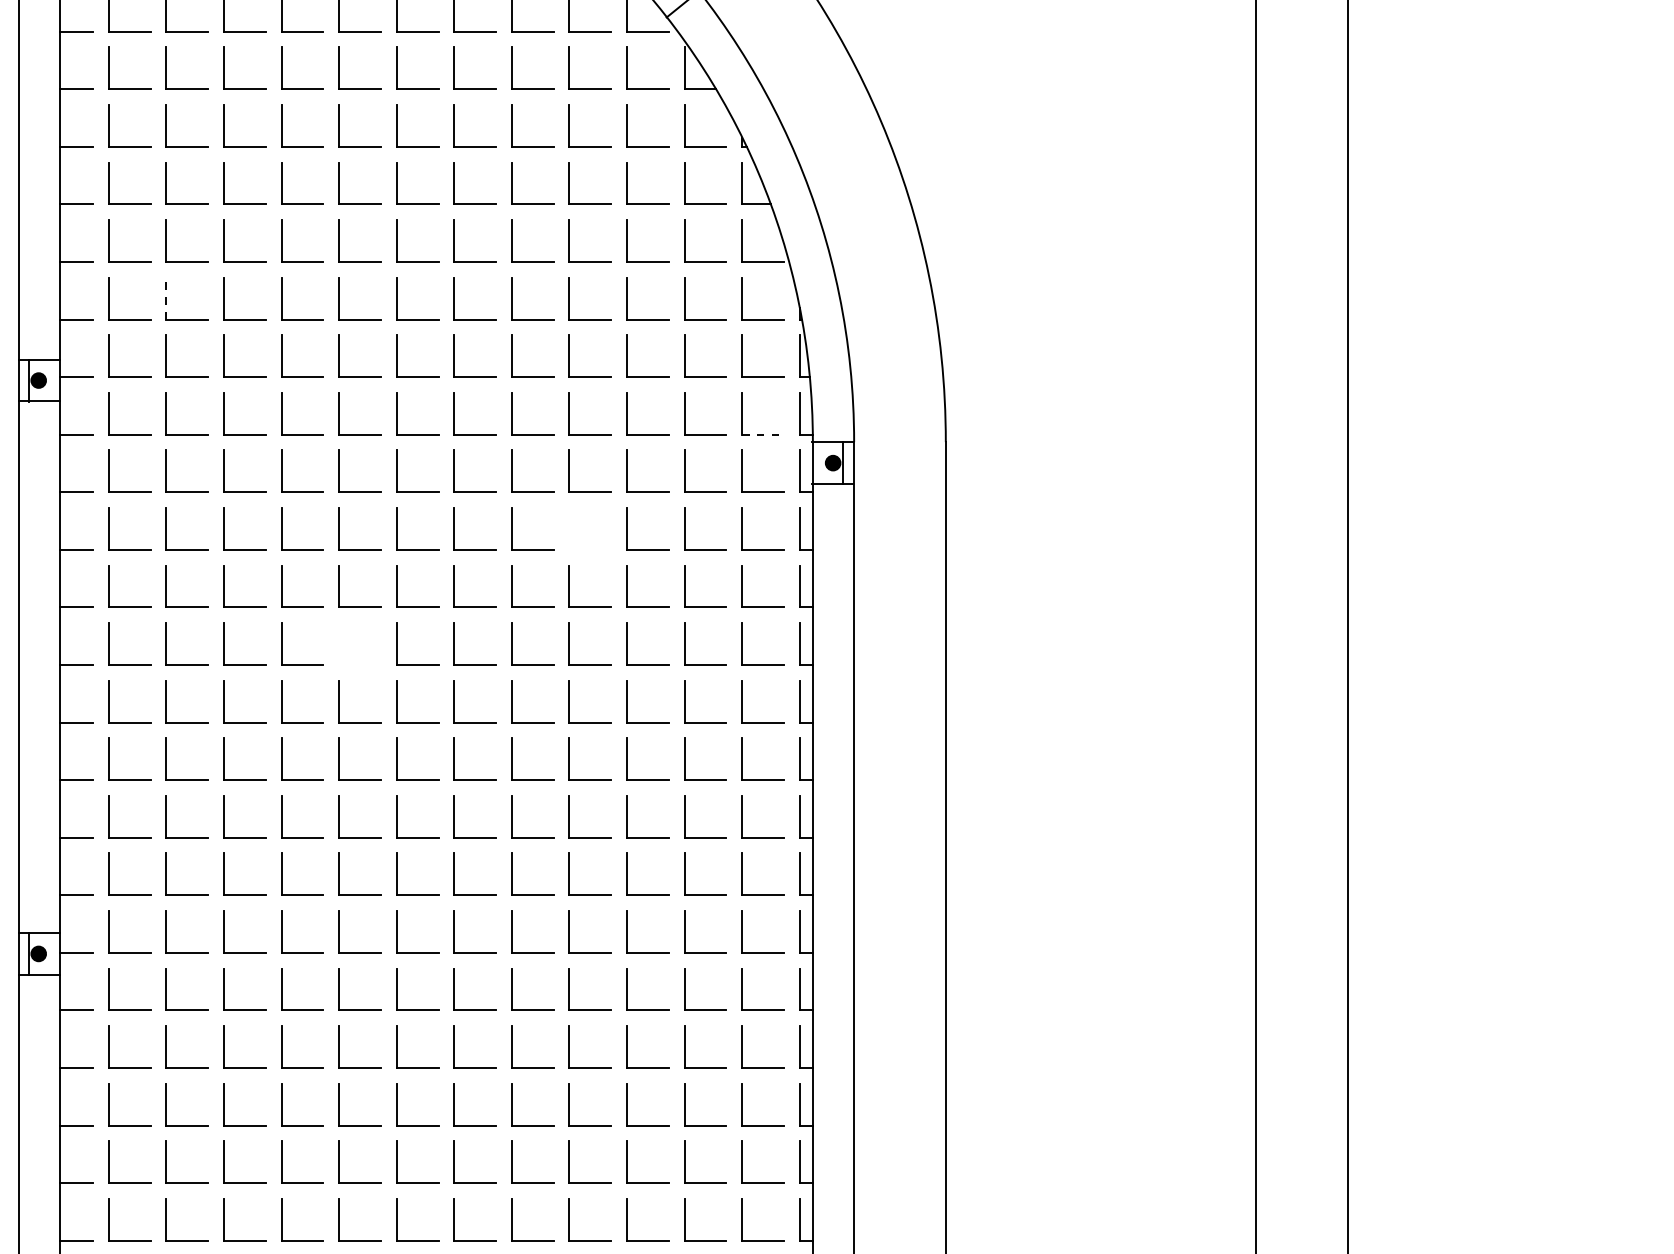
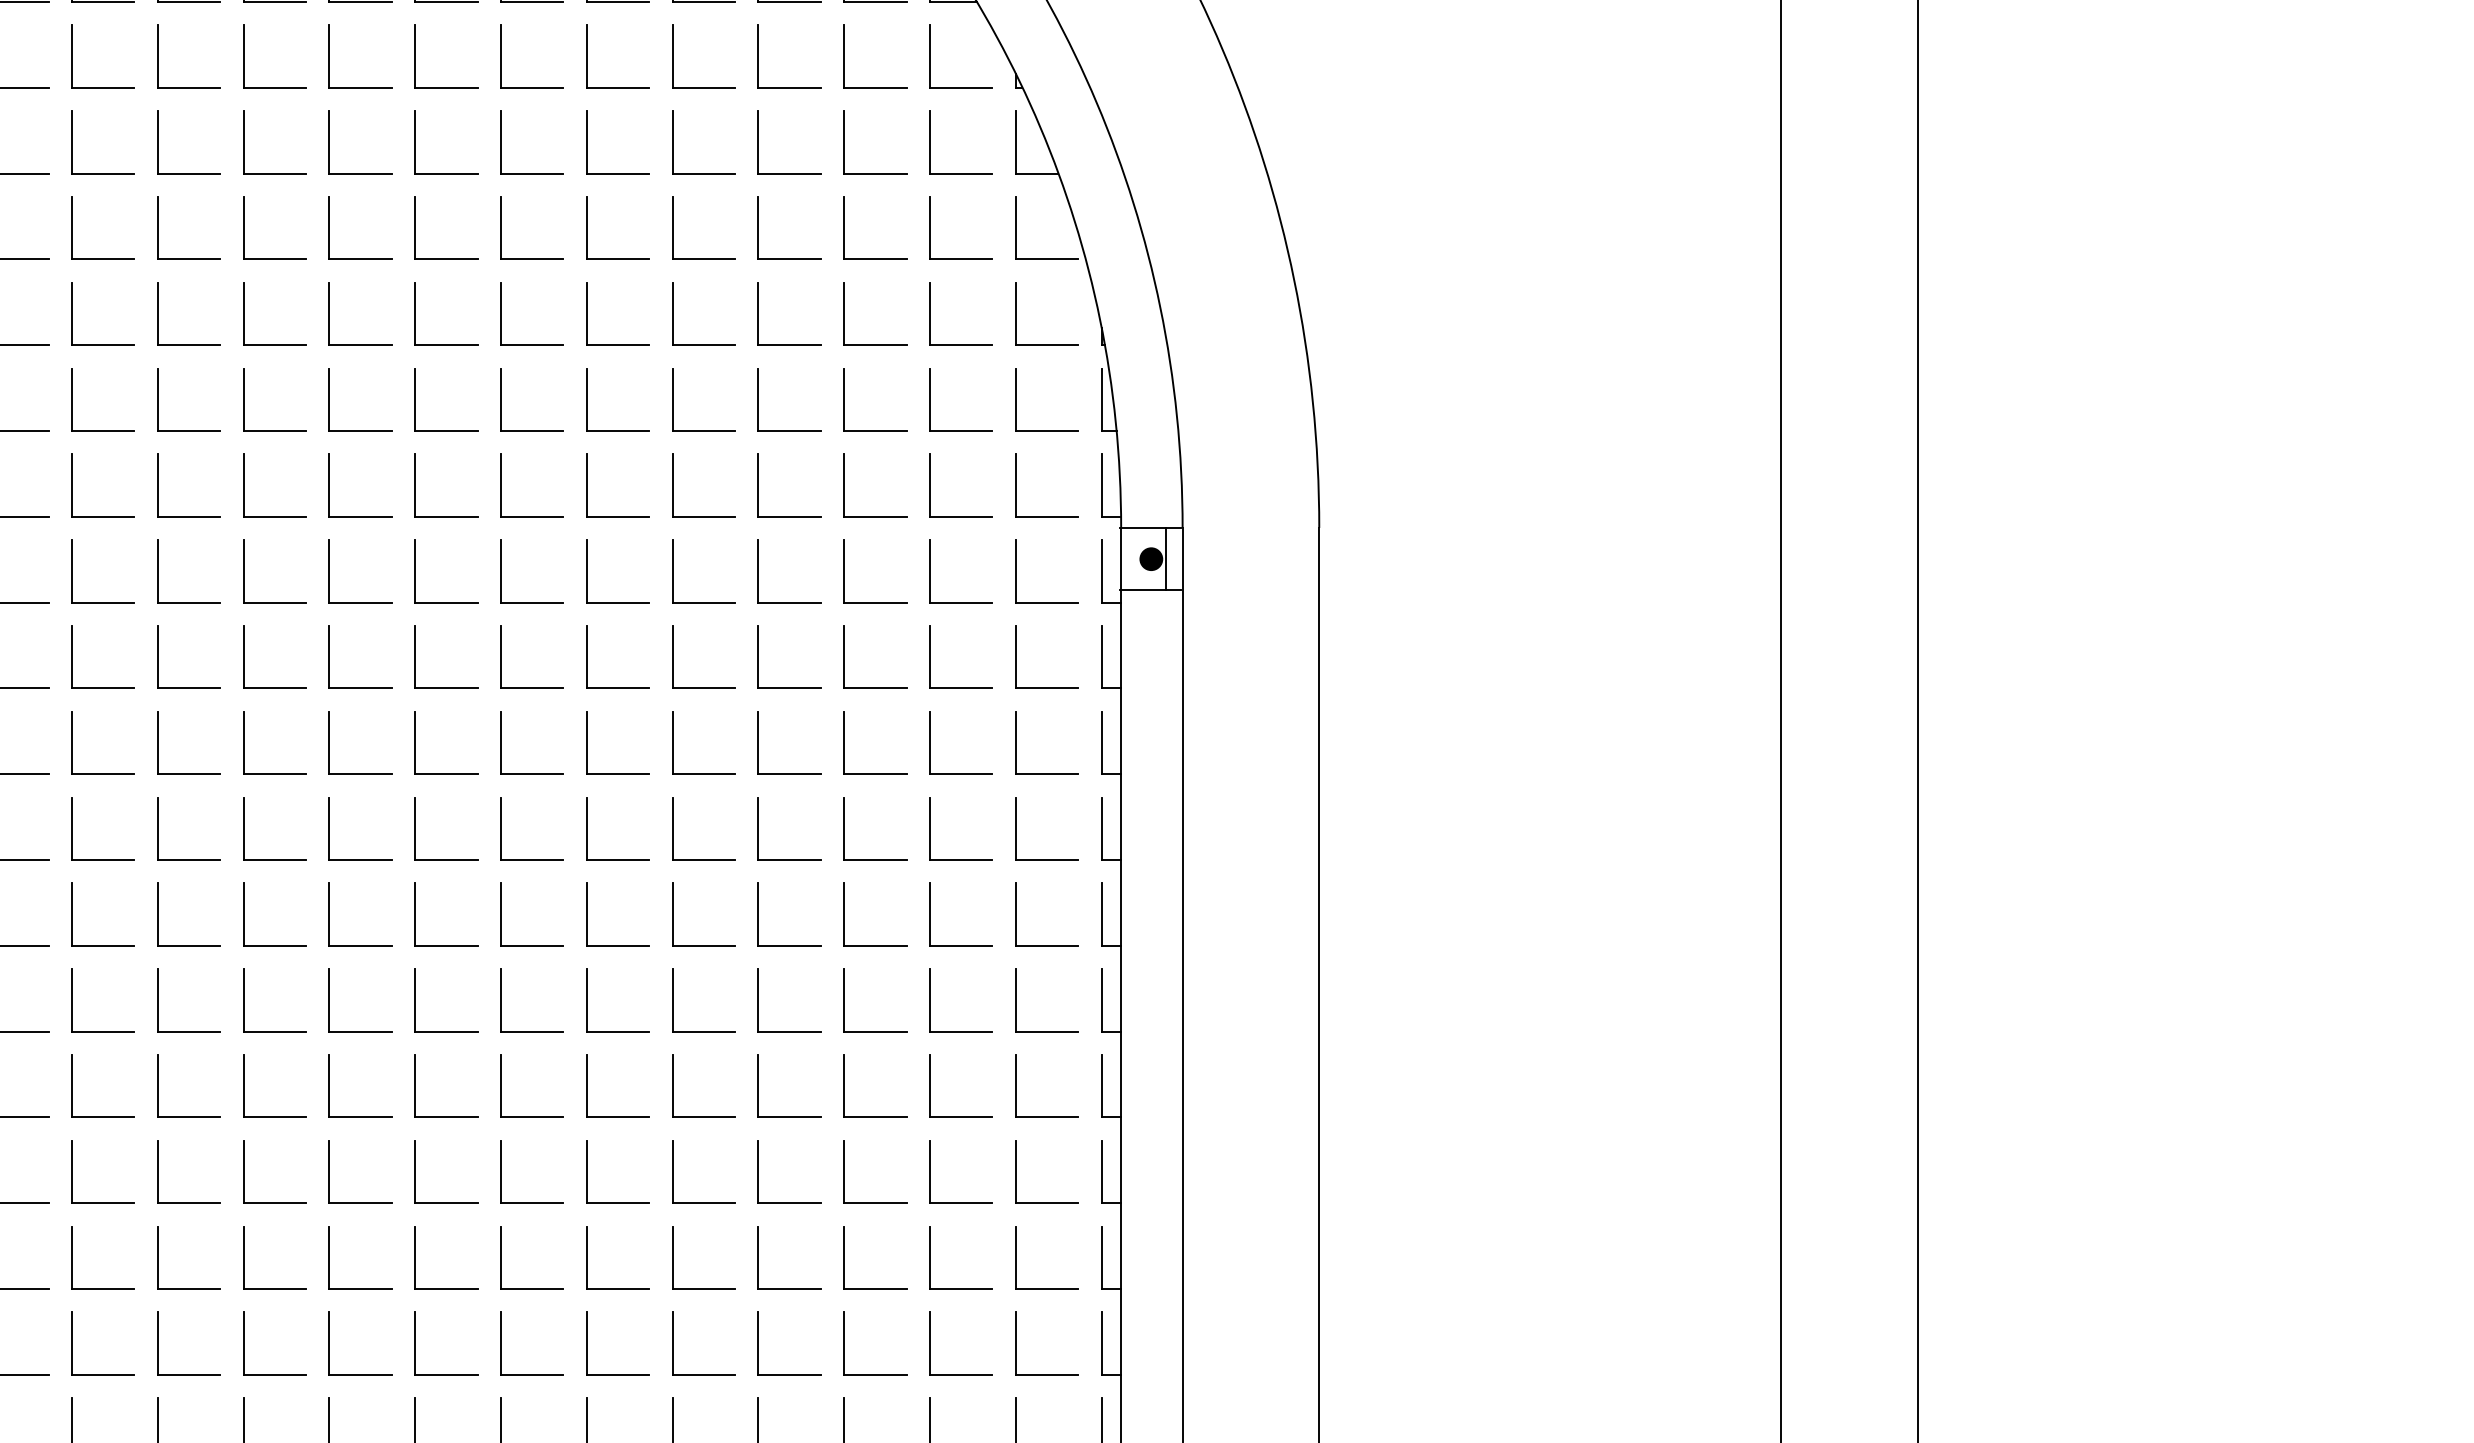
line: (166, 298) -> (157, 313), dashed -> solid
line: (763, 434) -> (1047, 516), dashed -> solid
part: (569, 528) -> (758, 656), added
part: (339, 643) -> (415, 827), added

